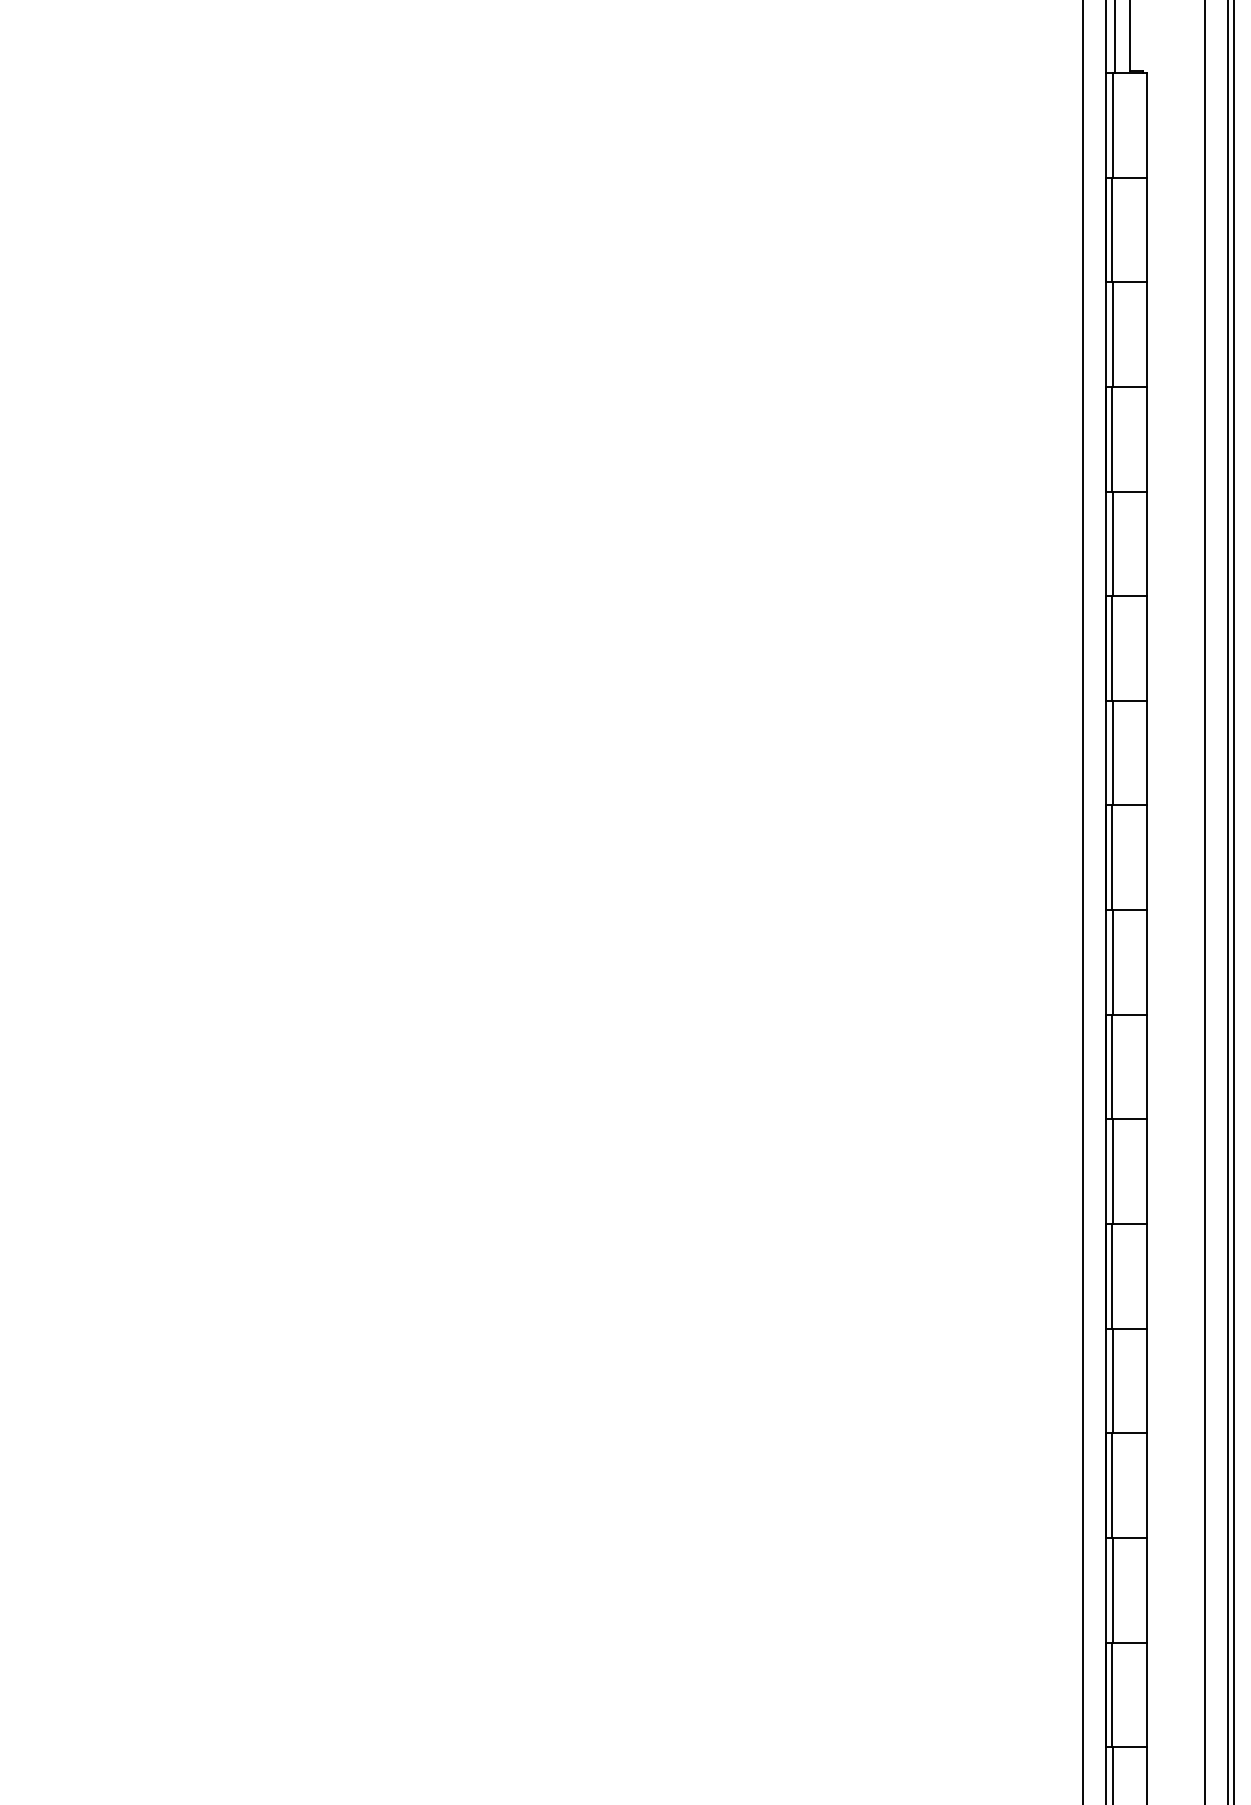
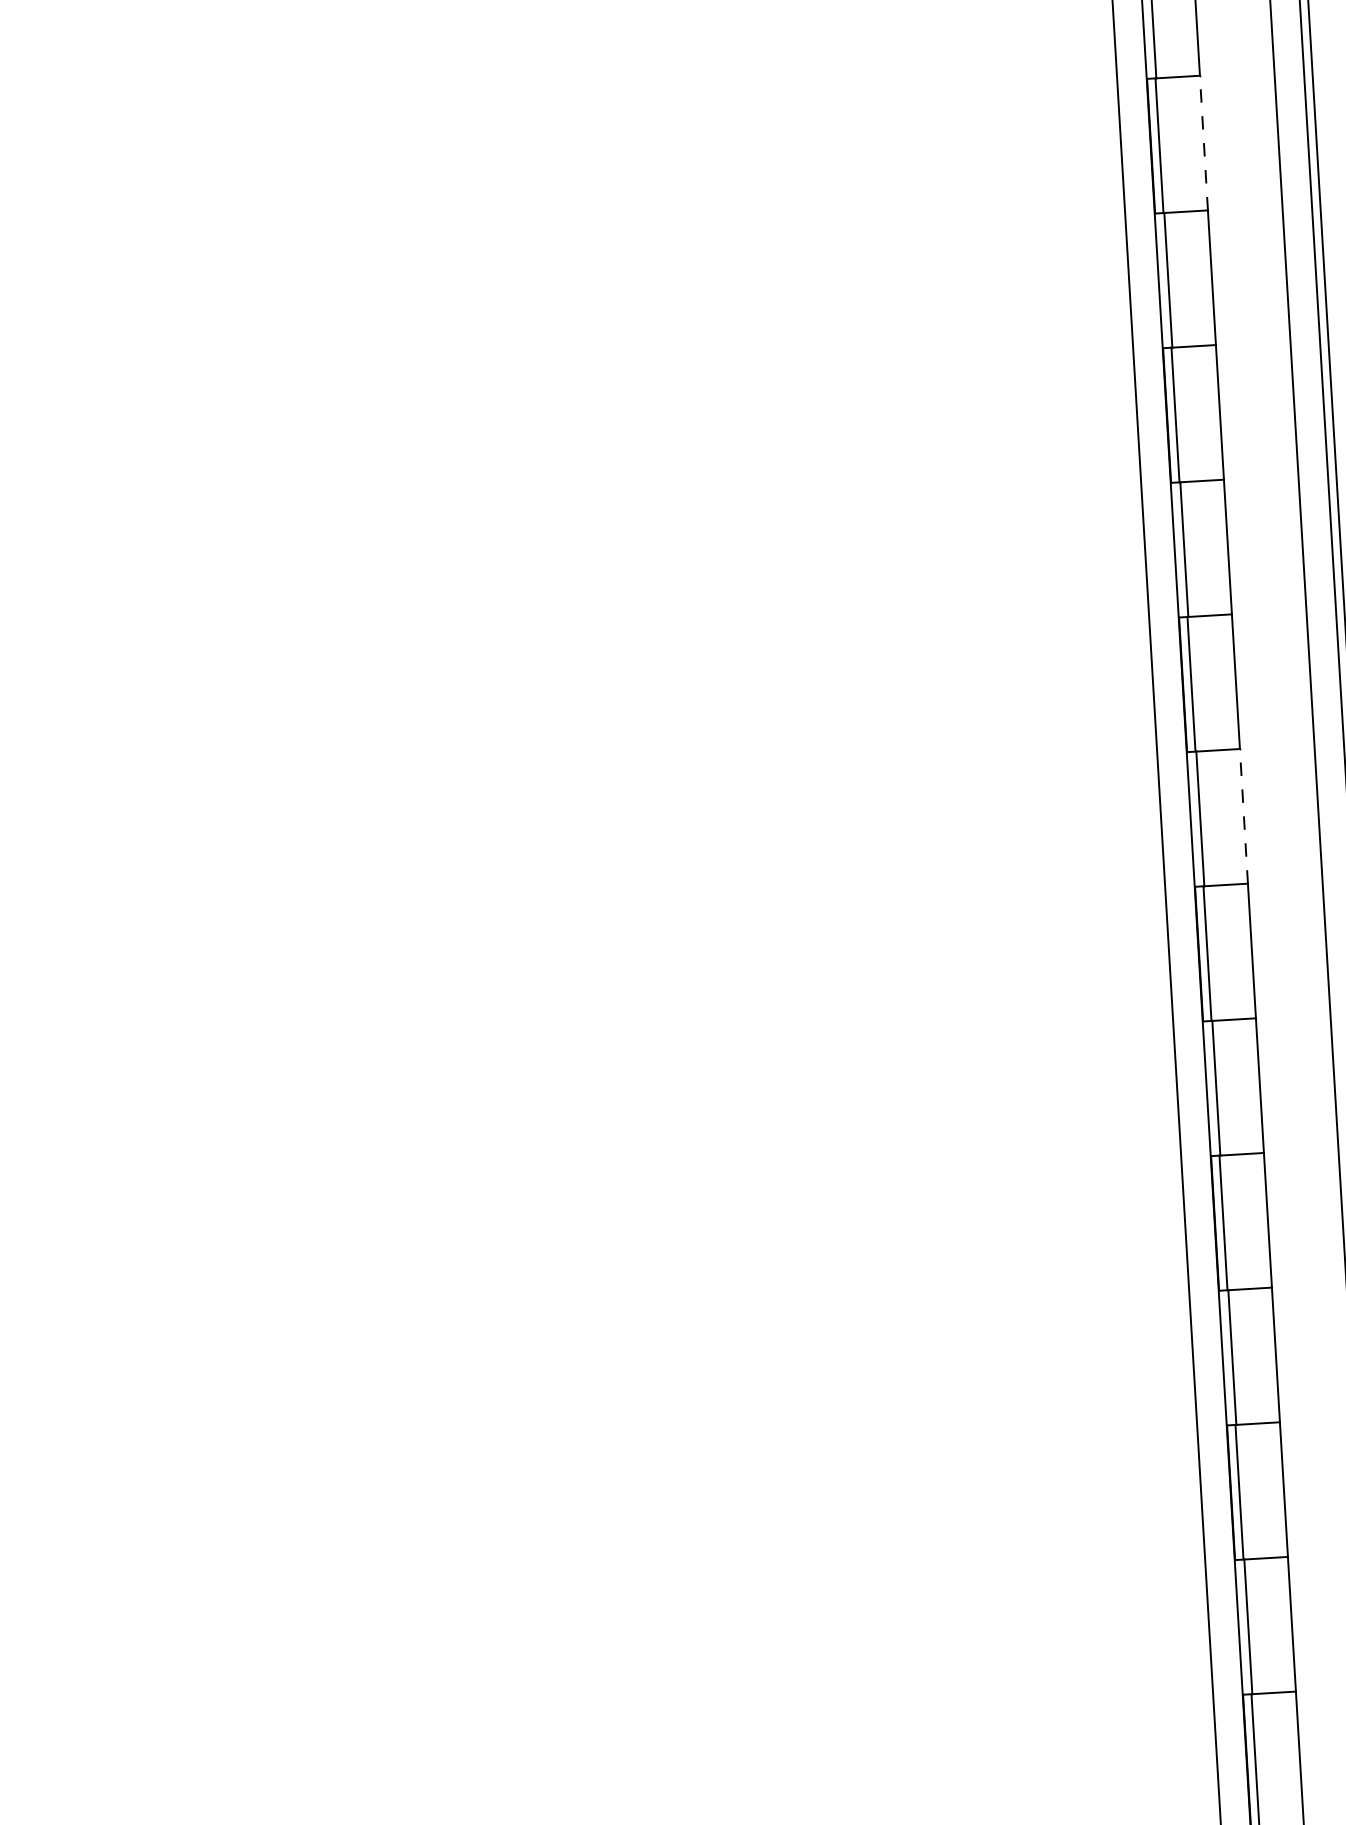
line: (1146, 648) -> (1203, 143), solid -> dashed
line: (1146, 1171) -> (1243, 816), solid -> dashed

